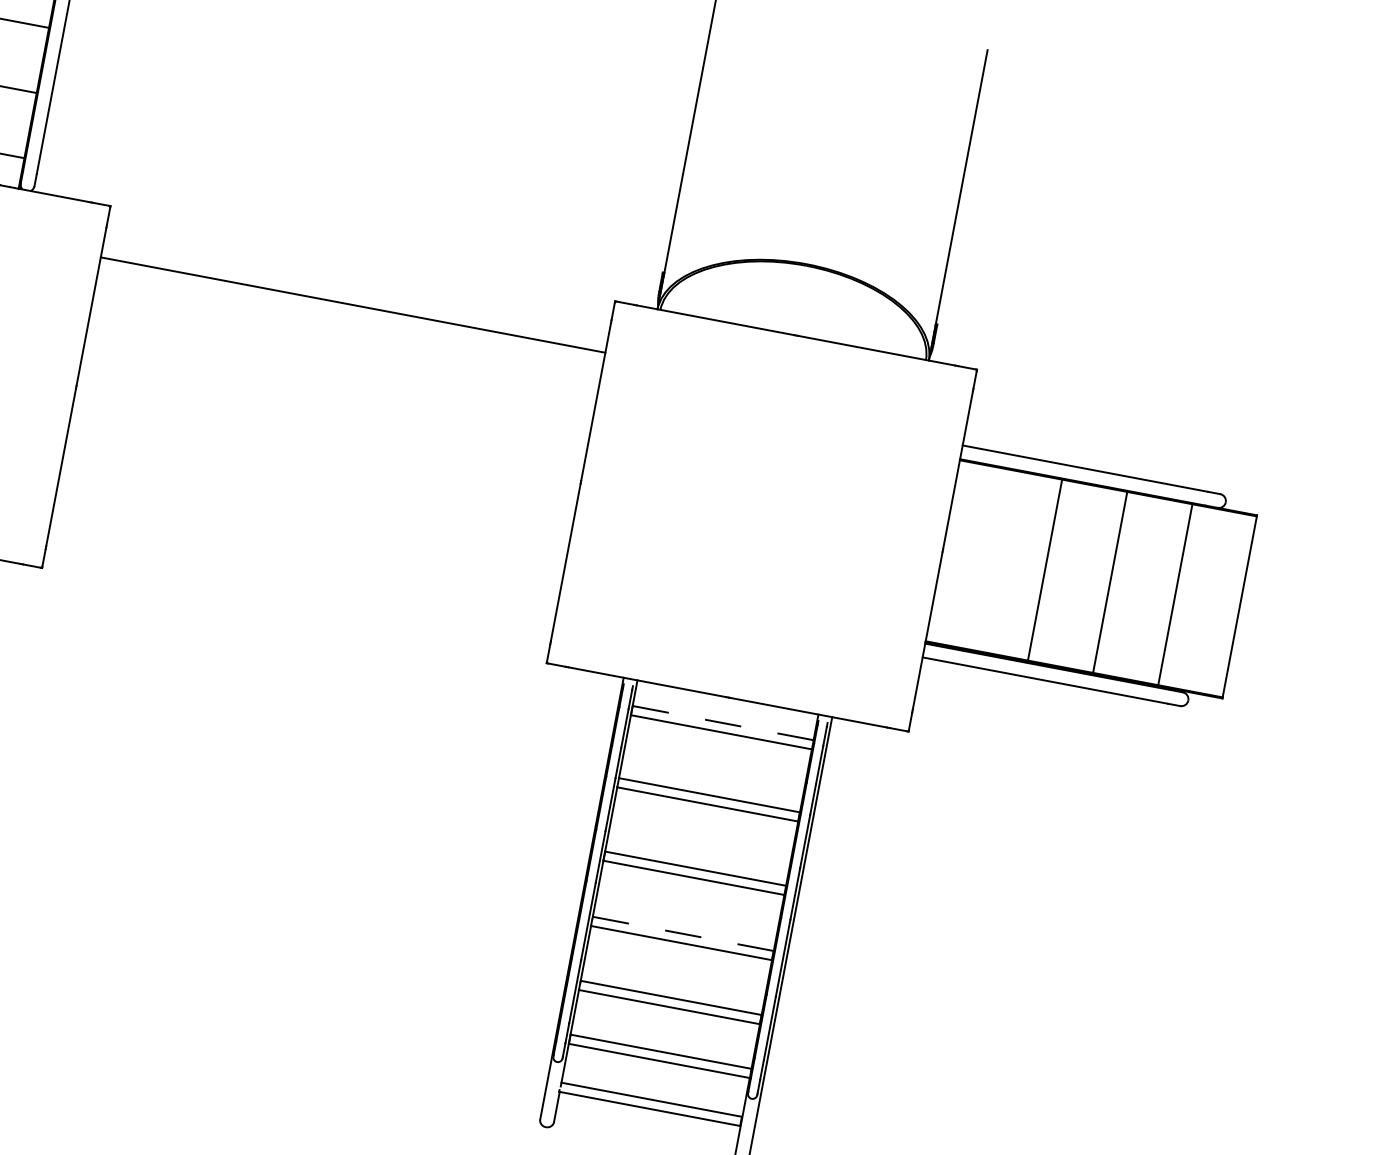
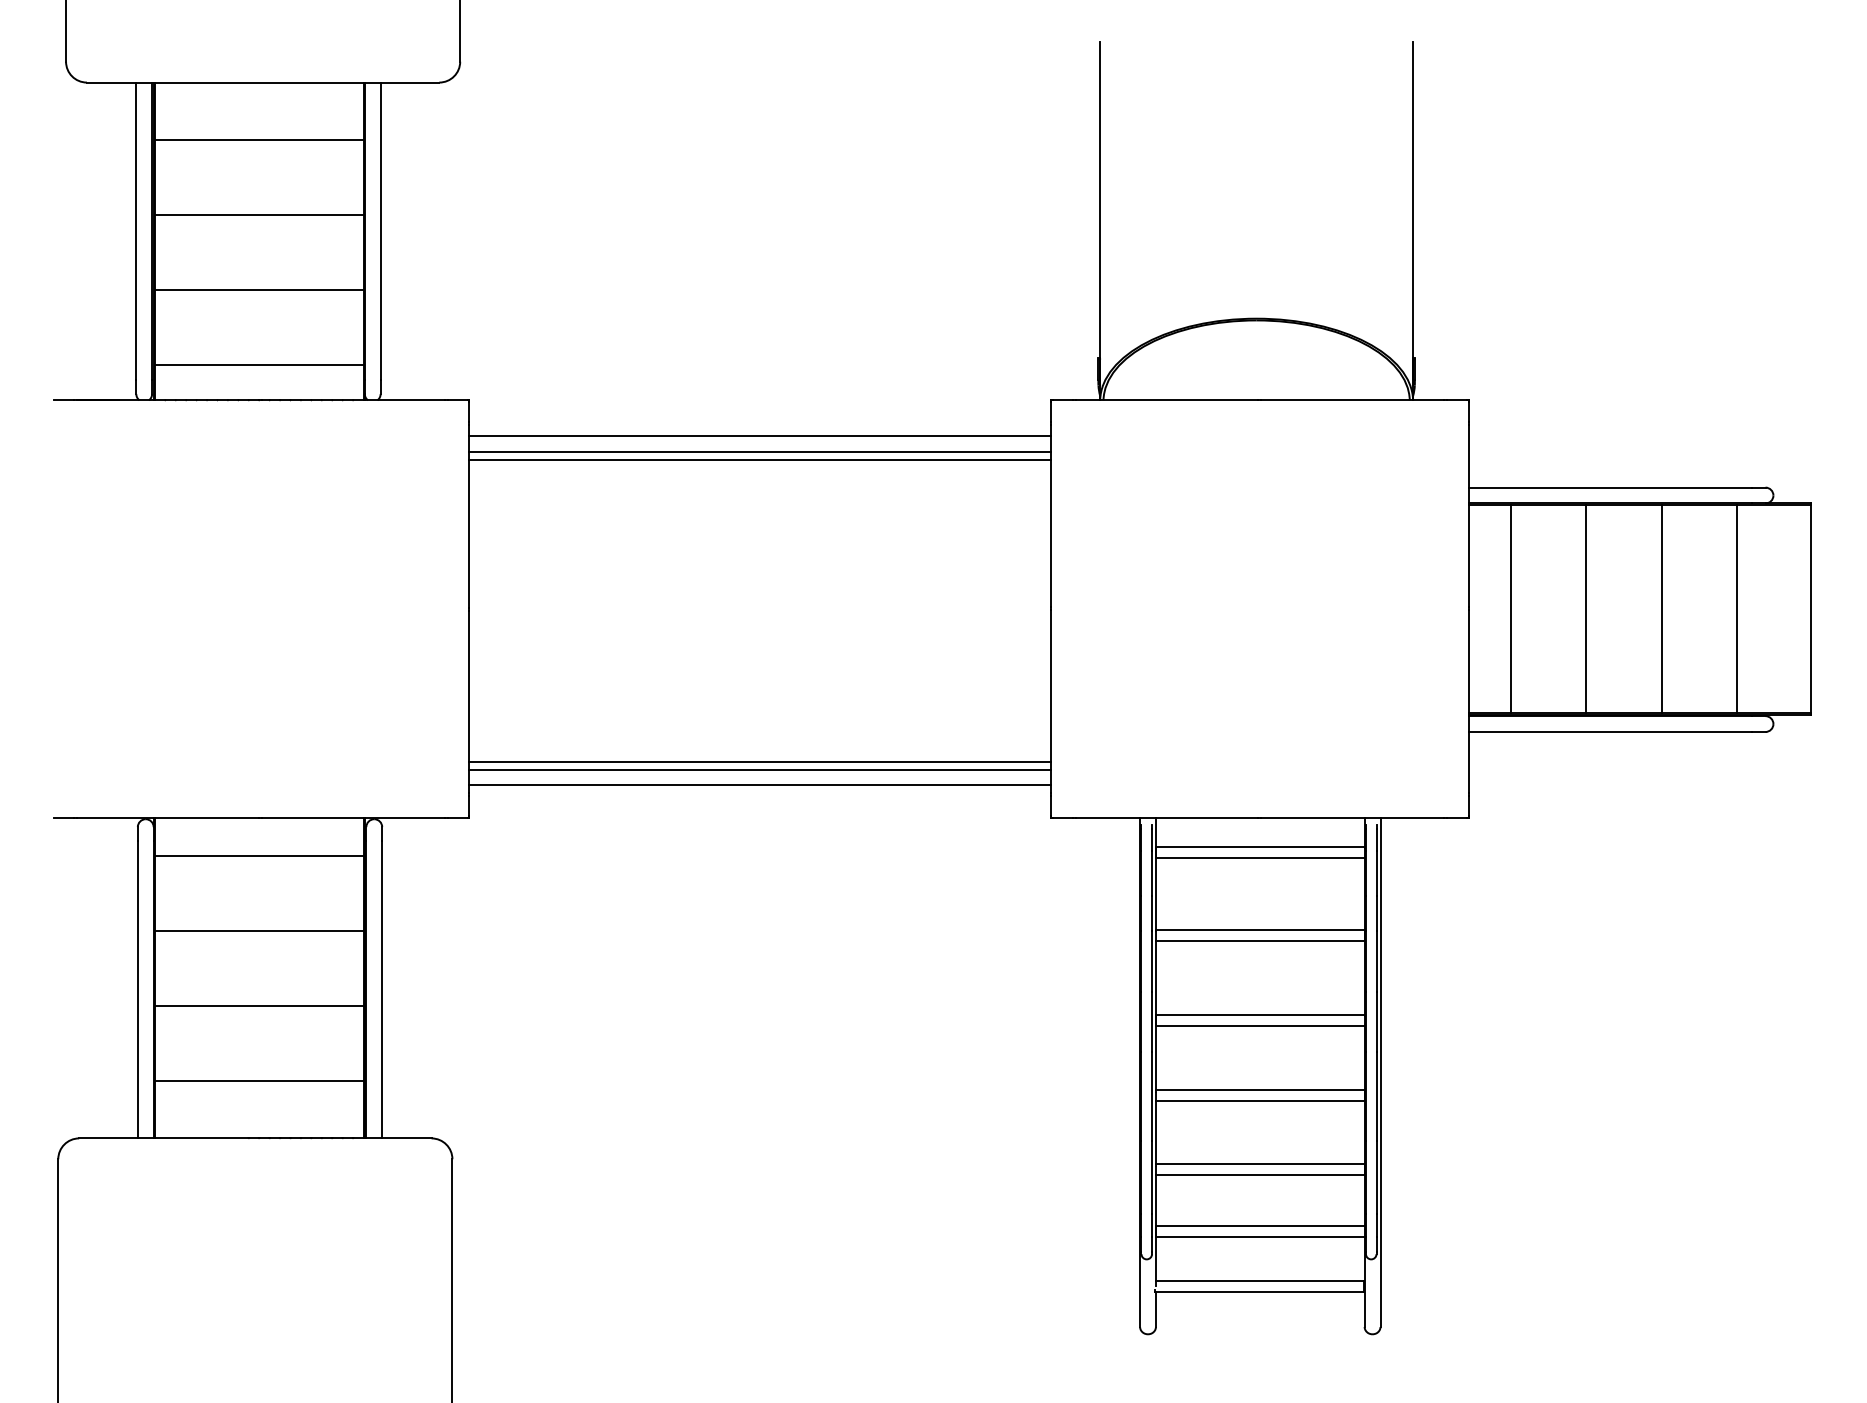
line: (357, 284) -> (760, 435), added
line: (354, 298) -> (760, 451), added
line: (980, 557) -> (1511, 608), added
line: (303, 566) -> (760, 761), added
line: (302, 573) -> (760, 769), added
line: (299, 587) -> (760, 785), added
line: (722, 723) -> (1259, 847), dashed -> solid
line: (682, 934) -> (1259, 1090), dashed -> solid

